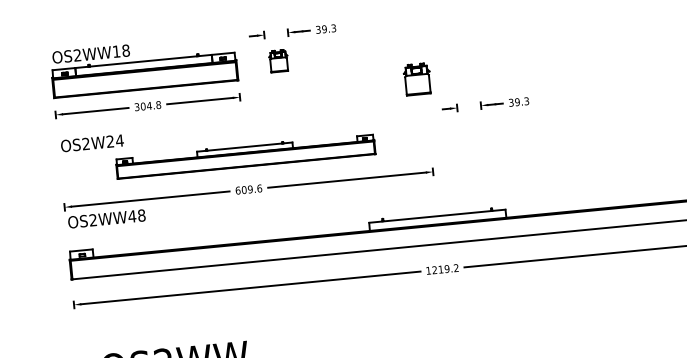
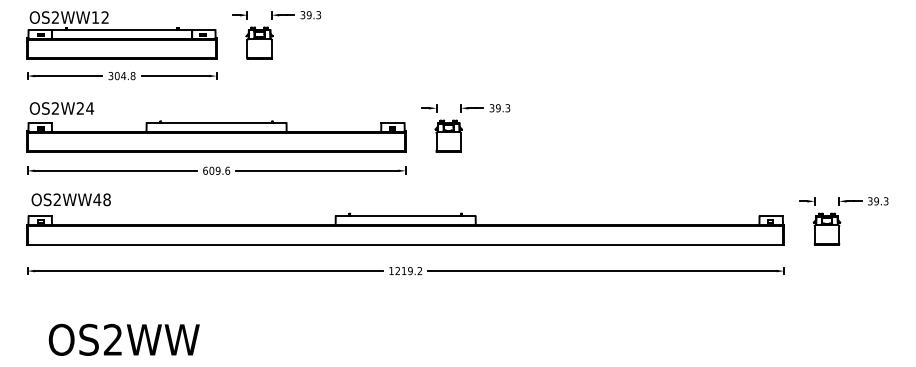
text: (126, 50) -> (105, 17), OS2WW18 -> OS2WW12
part: (278, 60) -> (259, 42), size x1.43
part: (417, 78) -> (448, 135), moved
part: (245, 156) -> (216, 136), size x1.43
text: (106, 218) -> (70, 199), moved

